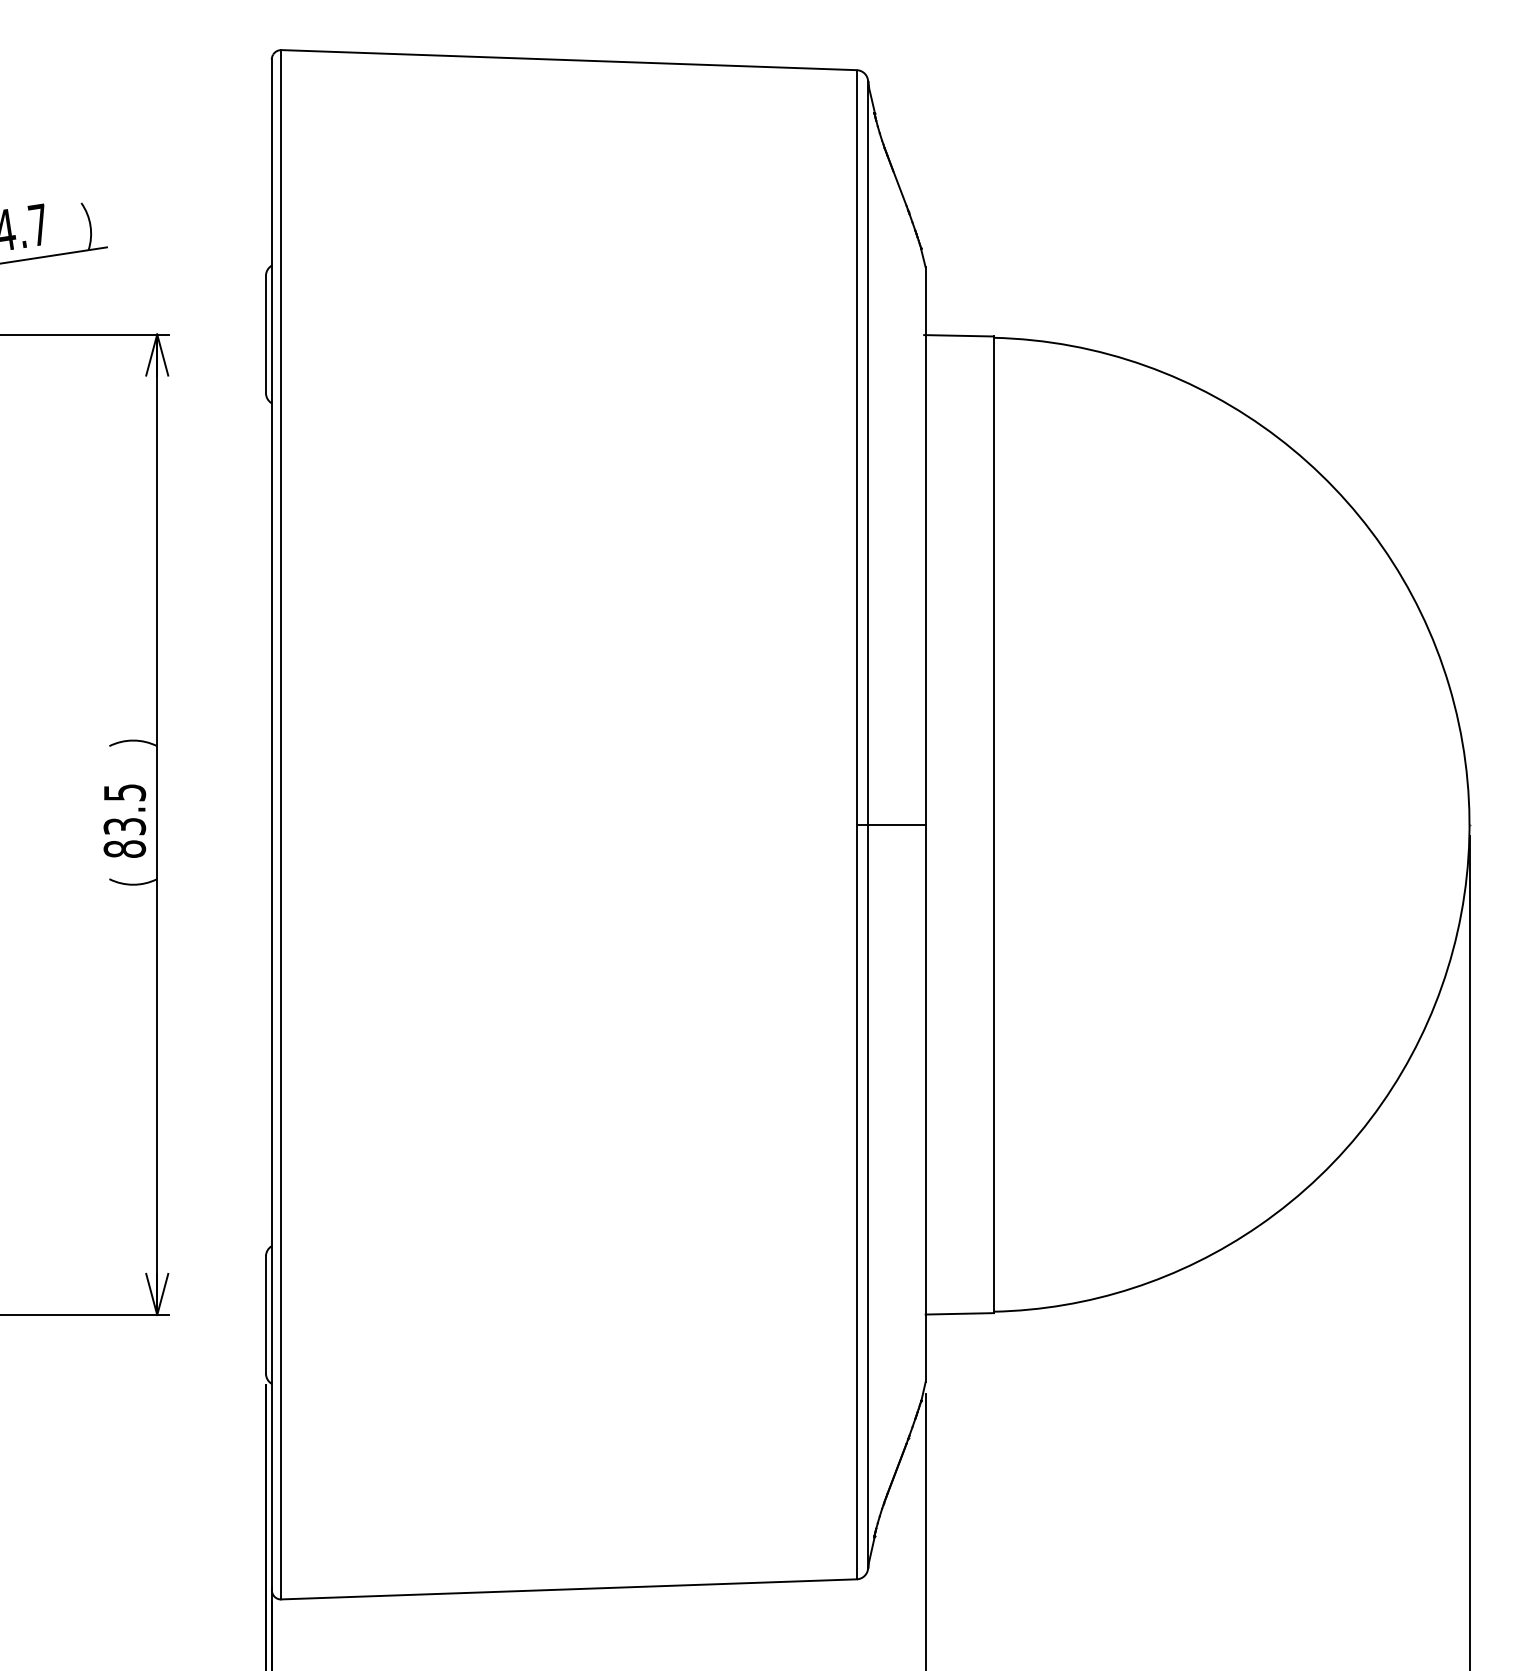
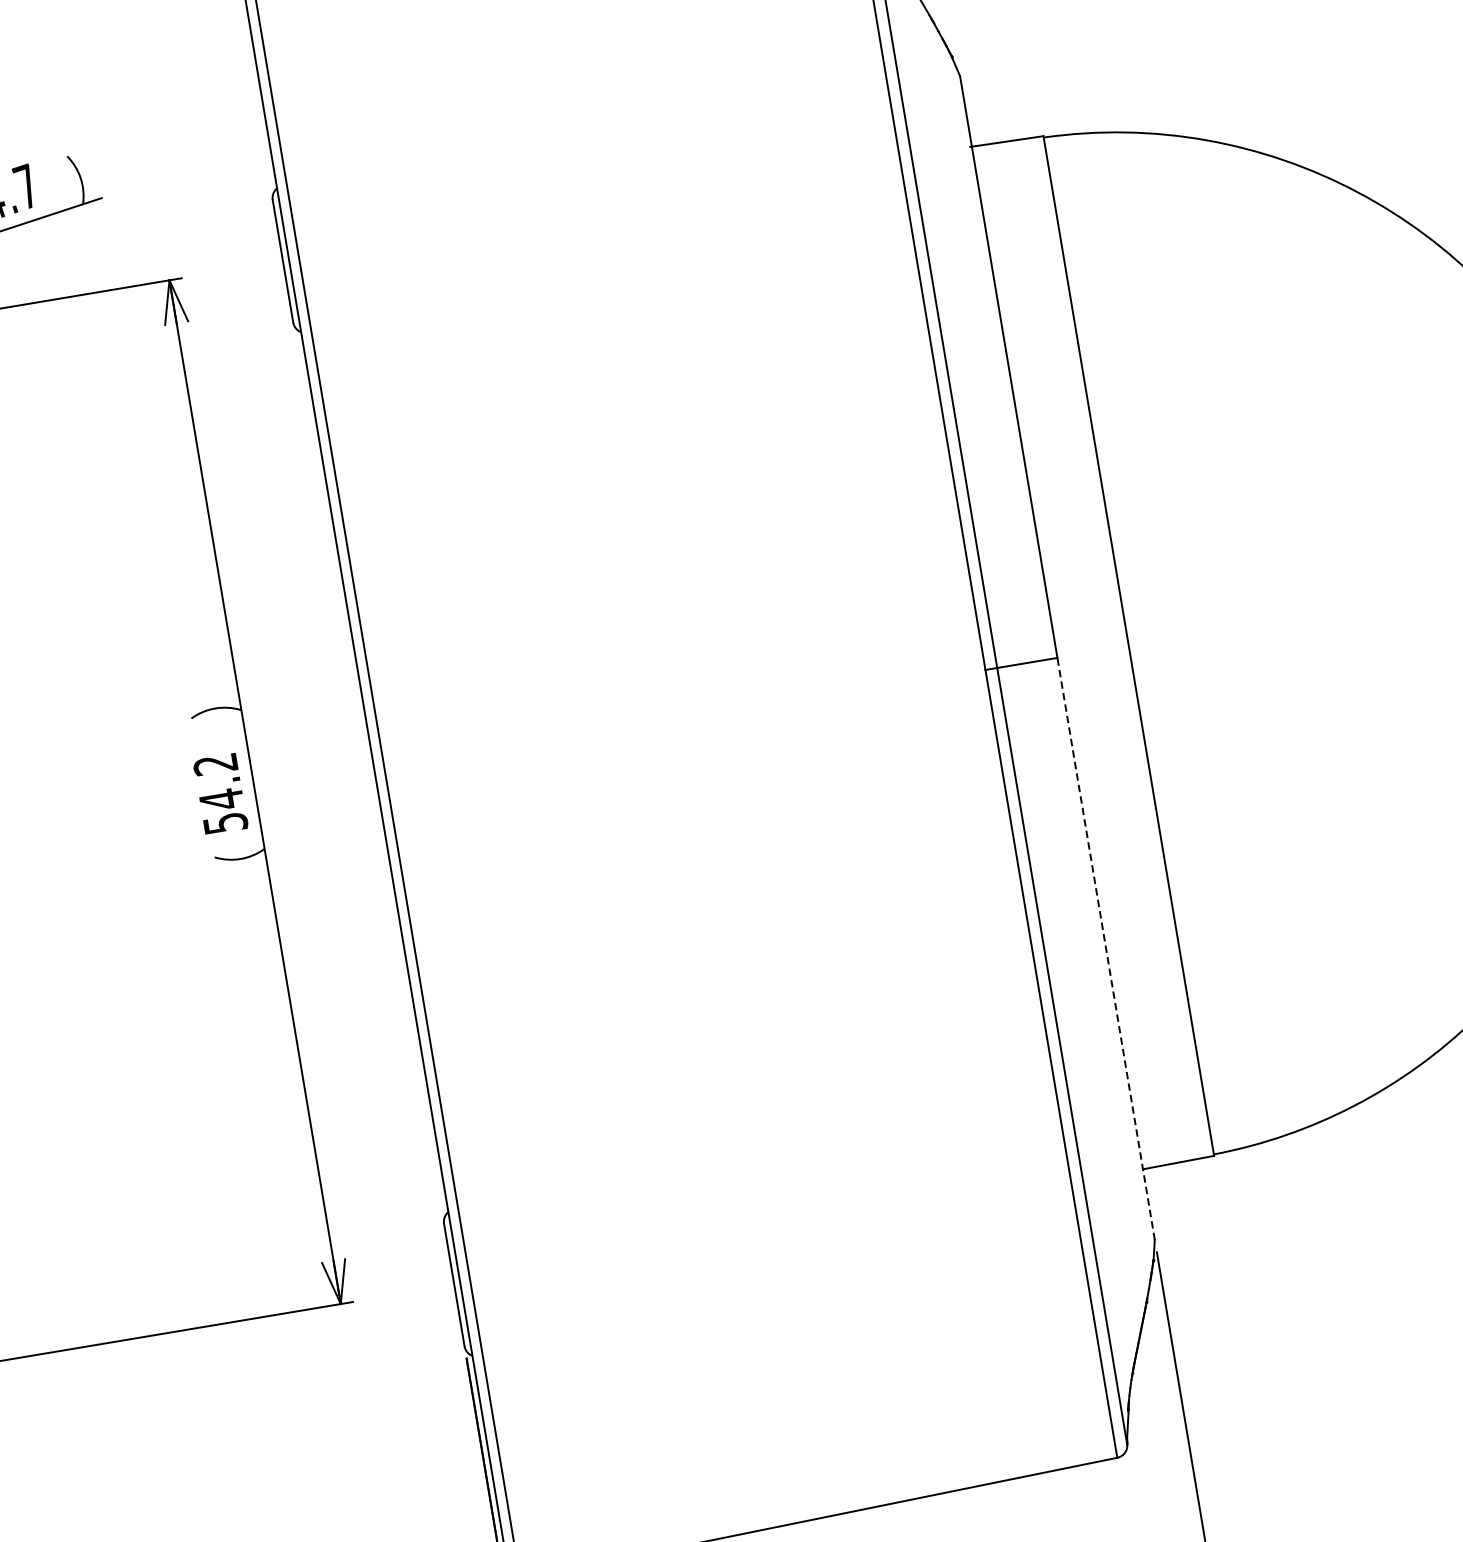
text: (124, 820) -> (220, 793), 83.5 -> 54.2
line: (925, 1103) -> (1105, 948), solid -> dashed

